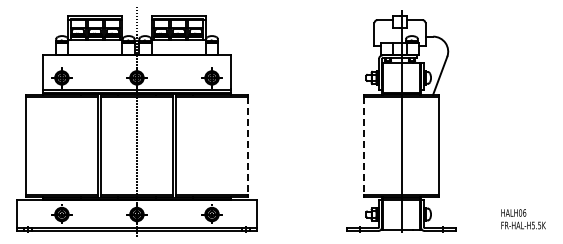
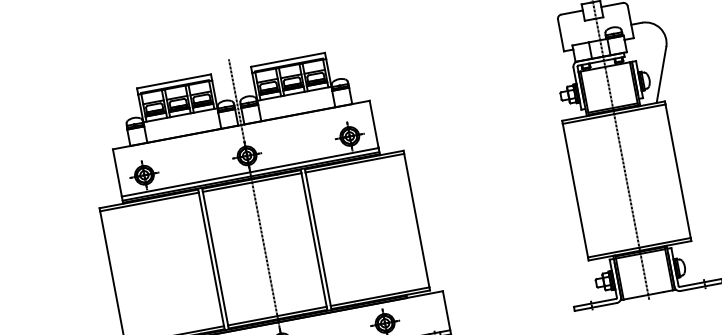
line: (248, 146) -> (417, 220), dashed -> solid
line: (363, 146) -> (574, 191), dashed -> solid

